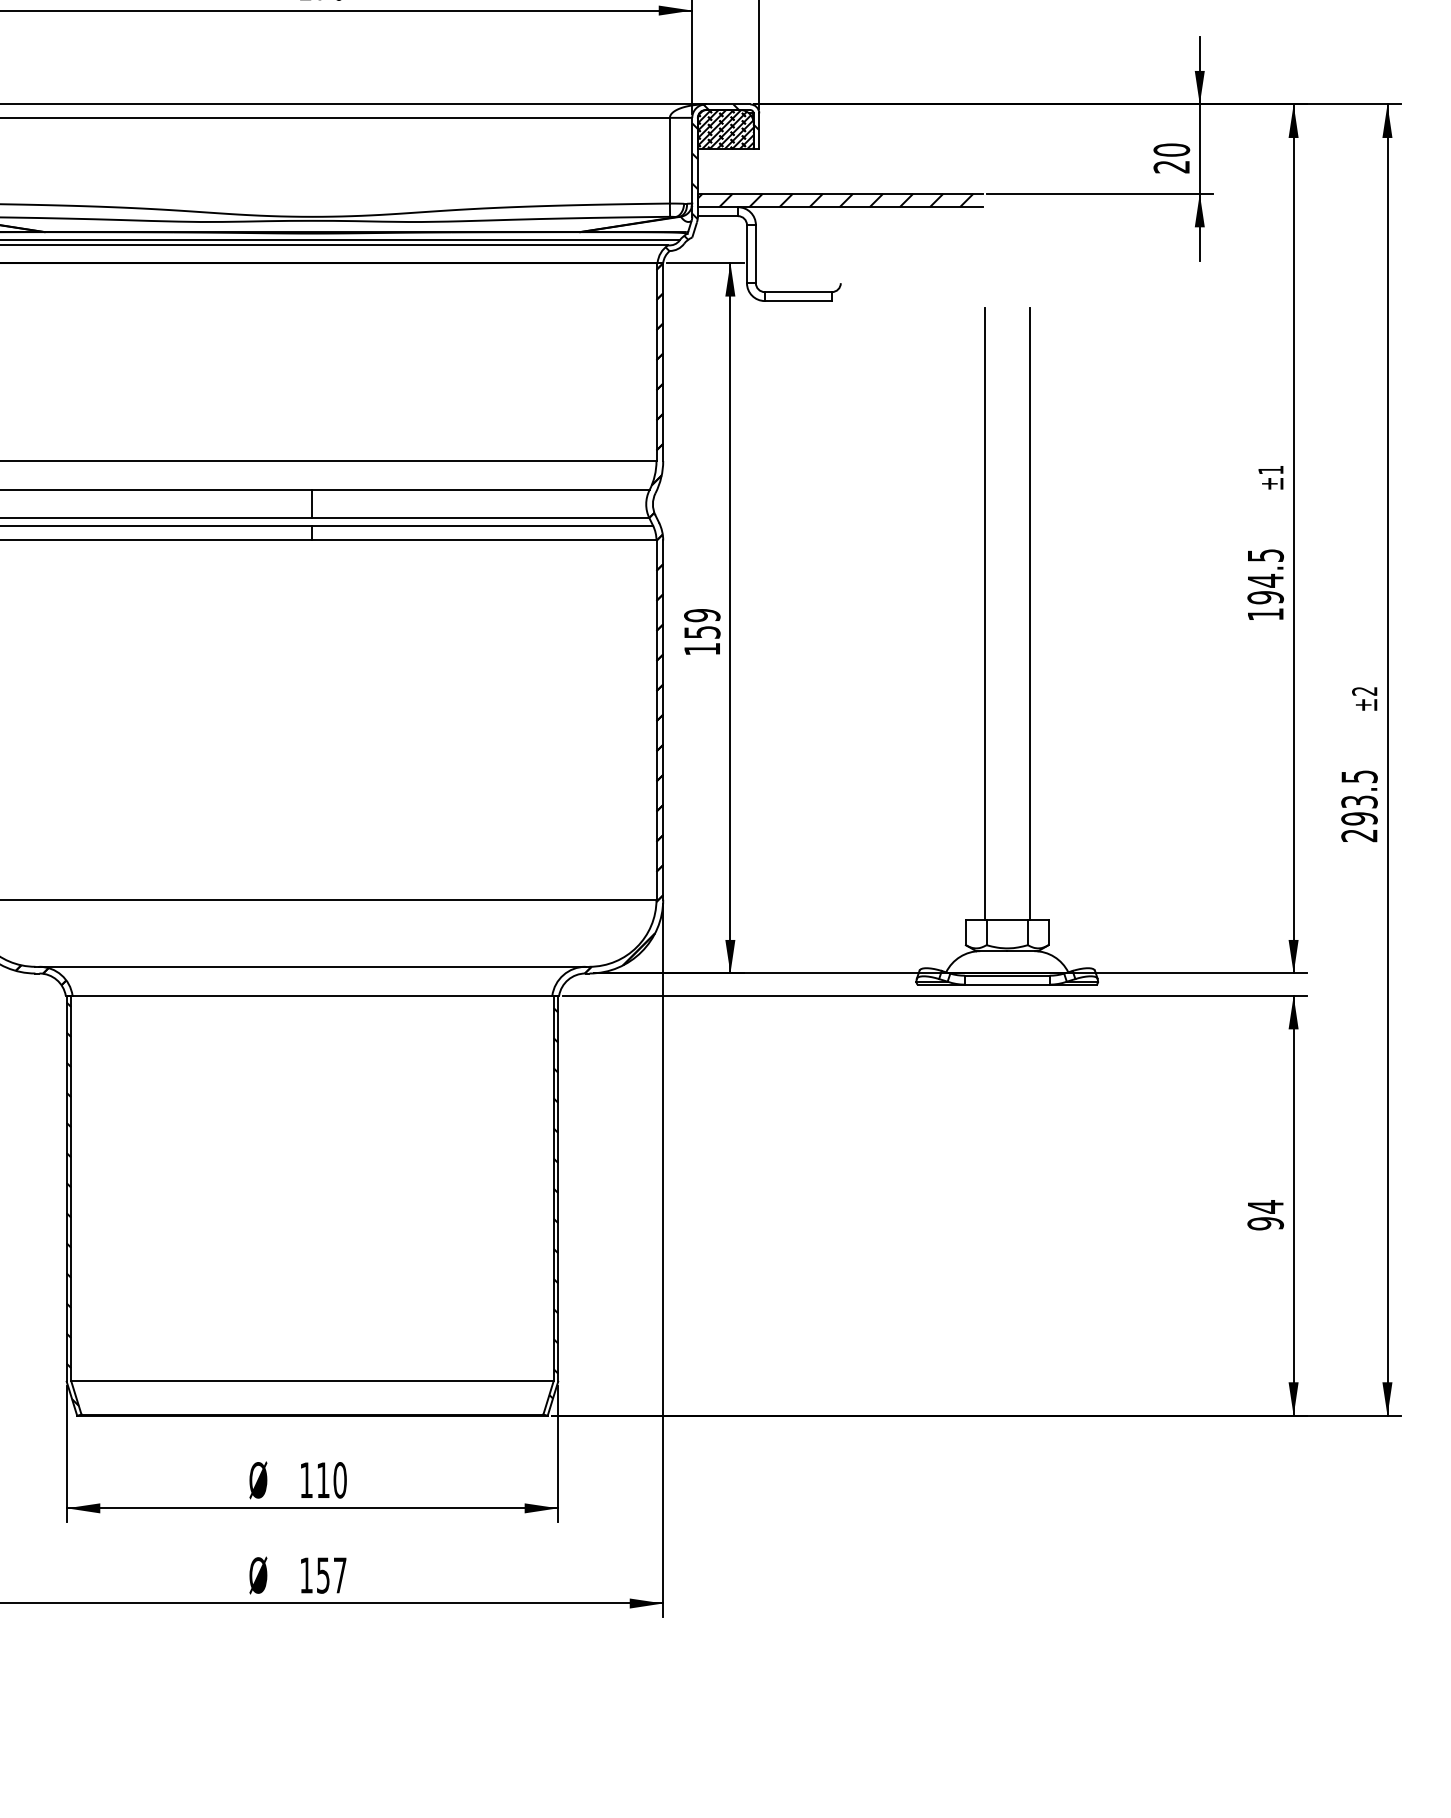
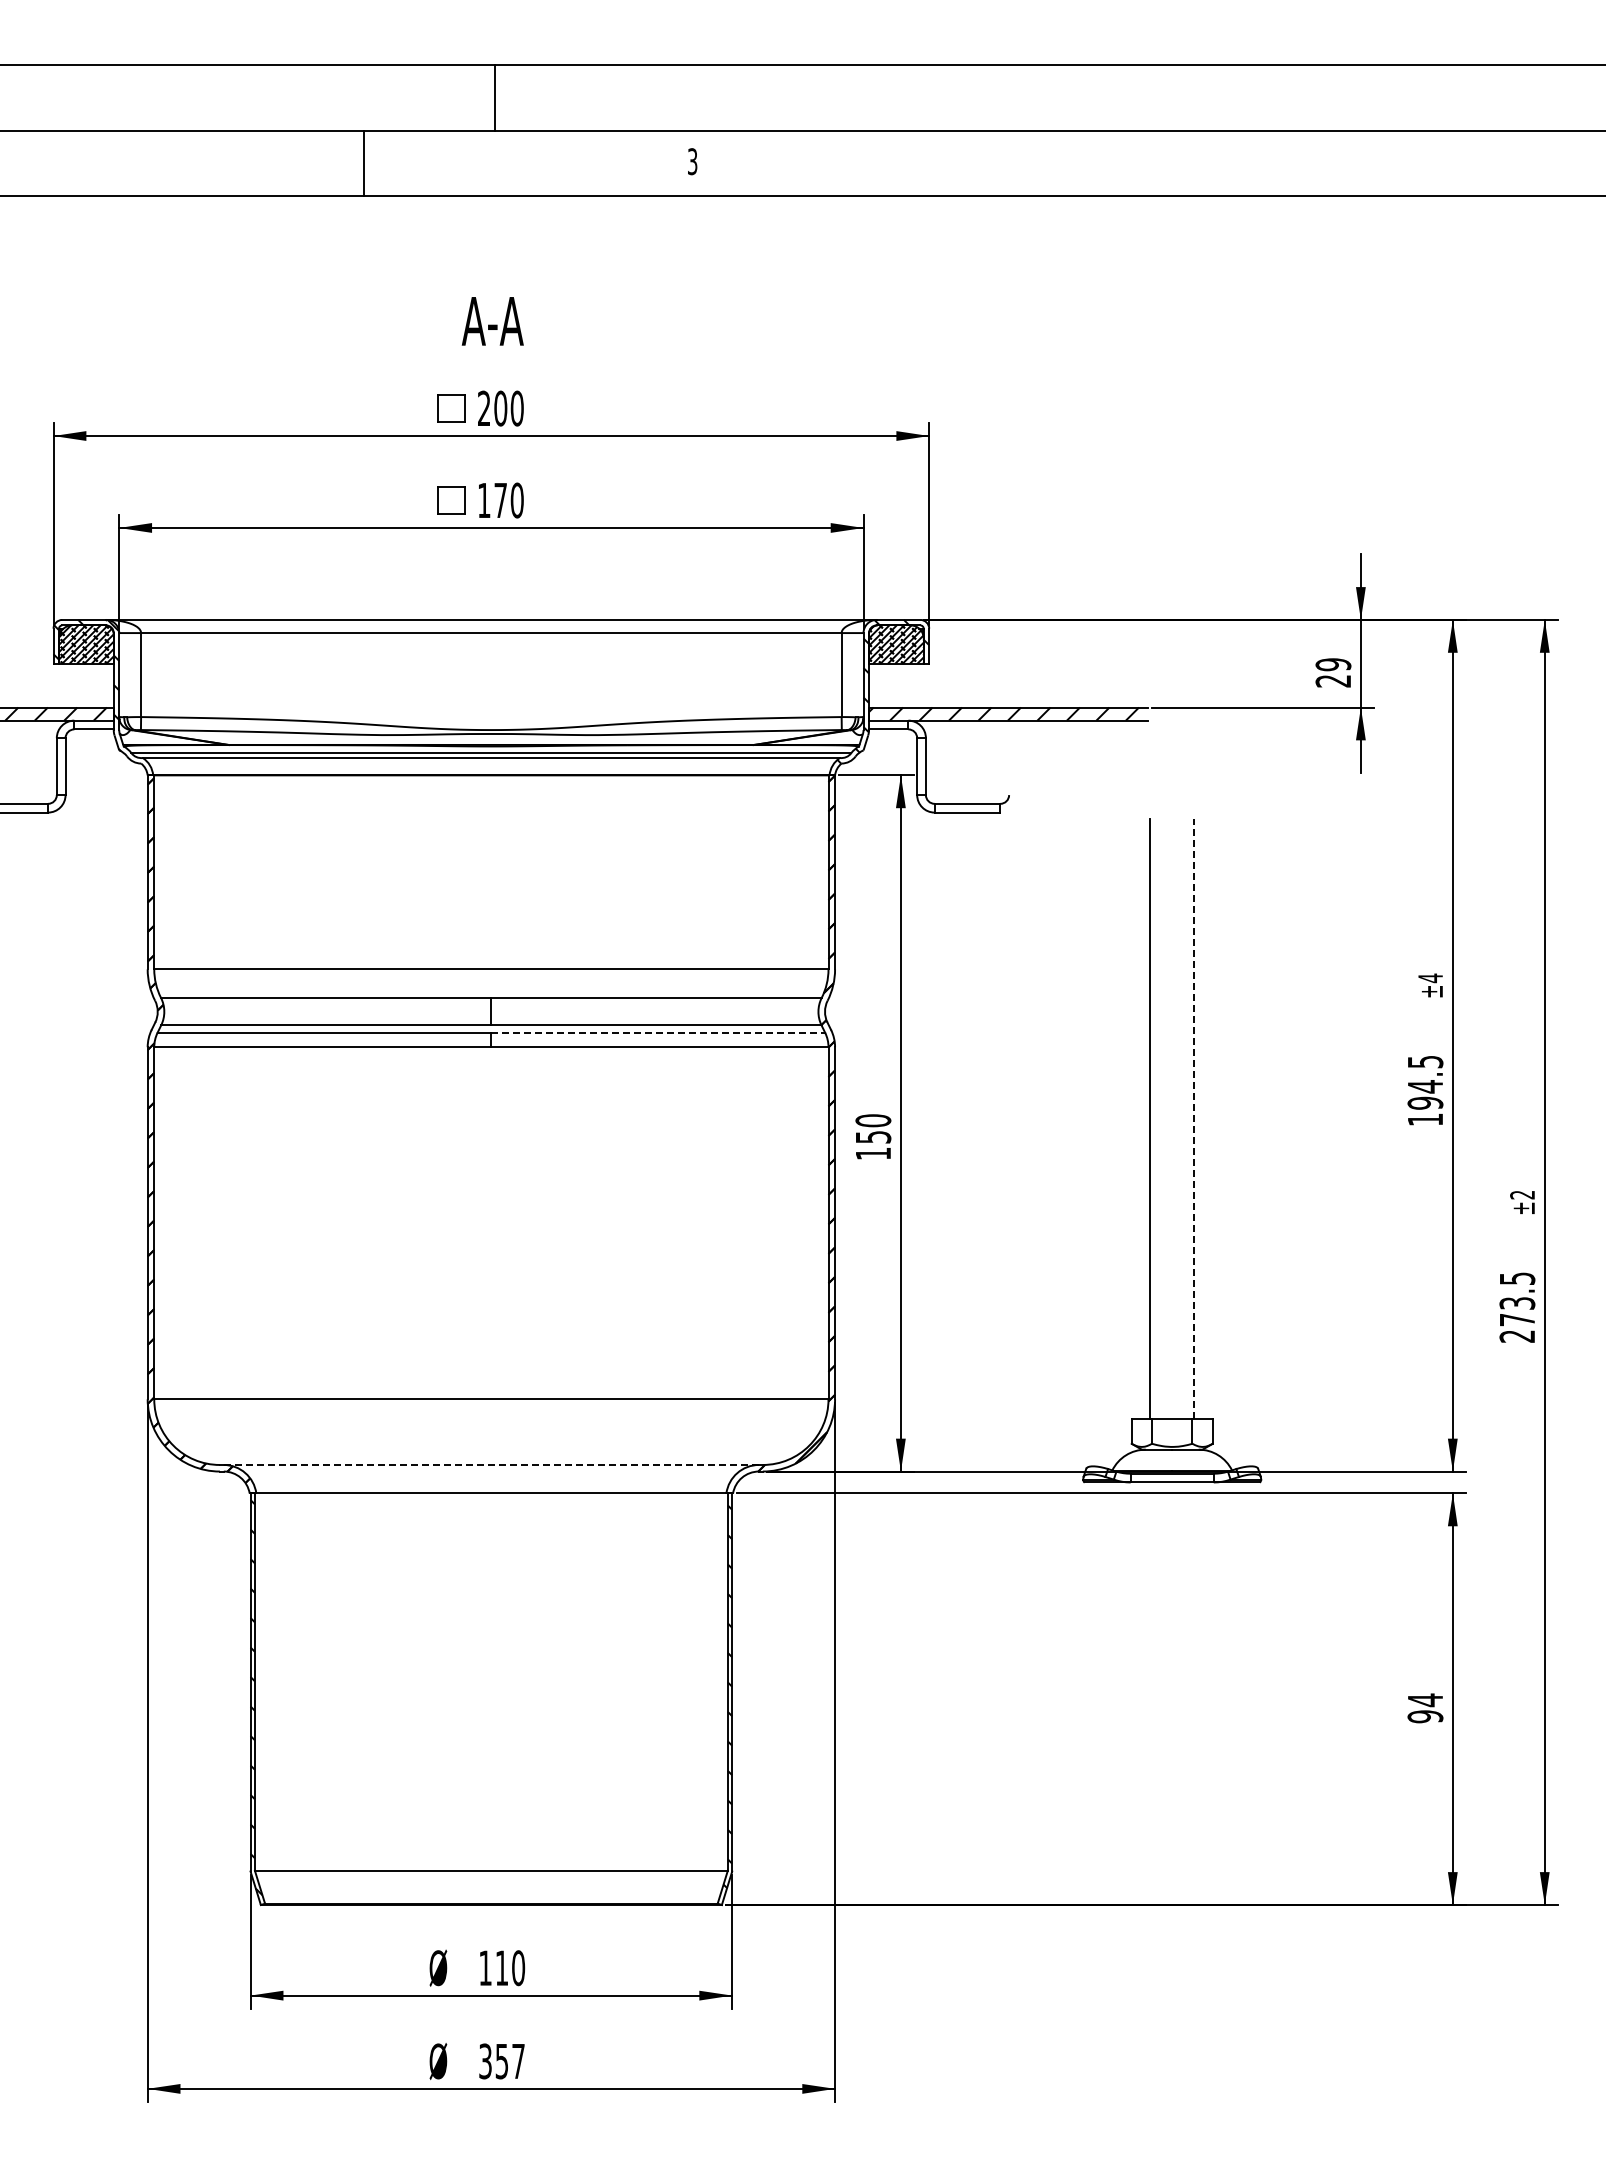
text: (1171, 149) -> (1333, 664), 20 -> 29
text: (1270, 470) -> (1430, 978), ±1 -> ±4
line: (483, 525) -> (658, 1032), solid -> dashed
line: (1029, 614) -> (1194, 1119), solid -> dashed
text: (702, 615) -> (873, 1120), 159 -> 150
text: (1359, 818) -> (1517, 1319), 293.5 -> 273.5
line: (312, 966) -> (491, 1464), solid -> dashed
text: (306, 1575) -> (485, 2061), 157 -> 357

